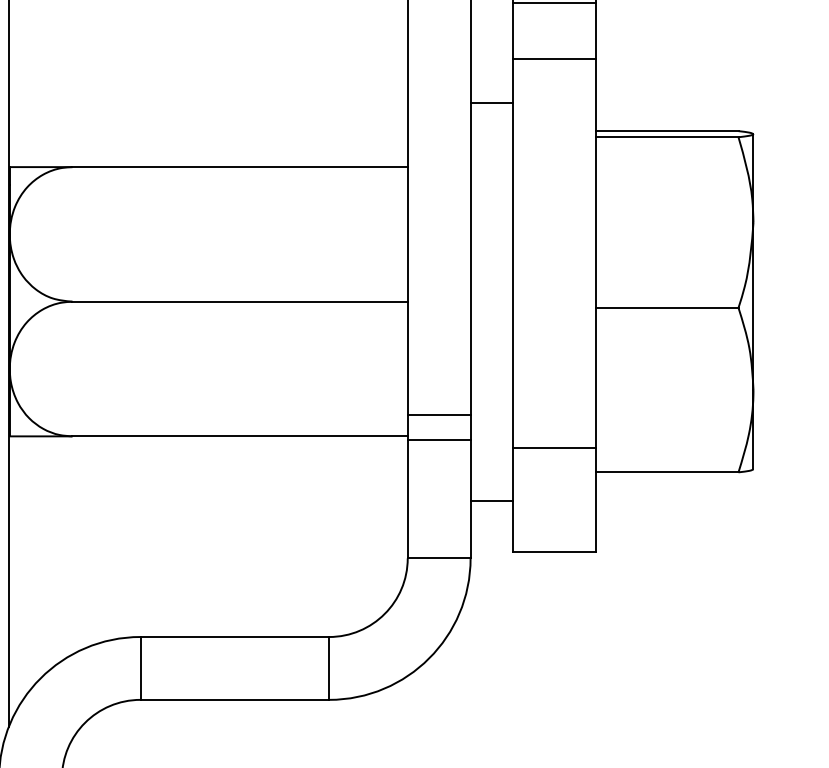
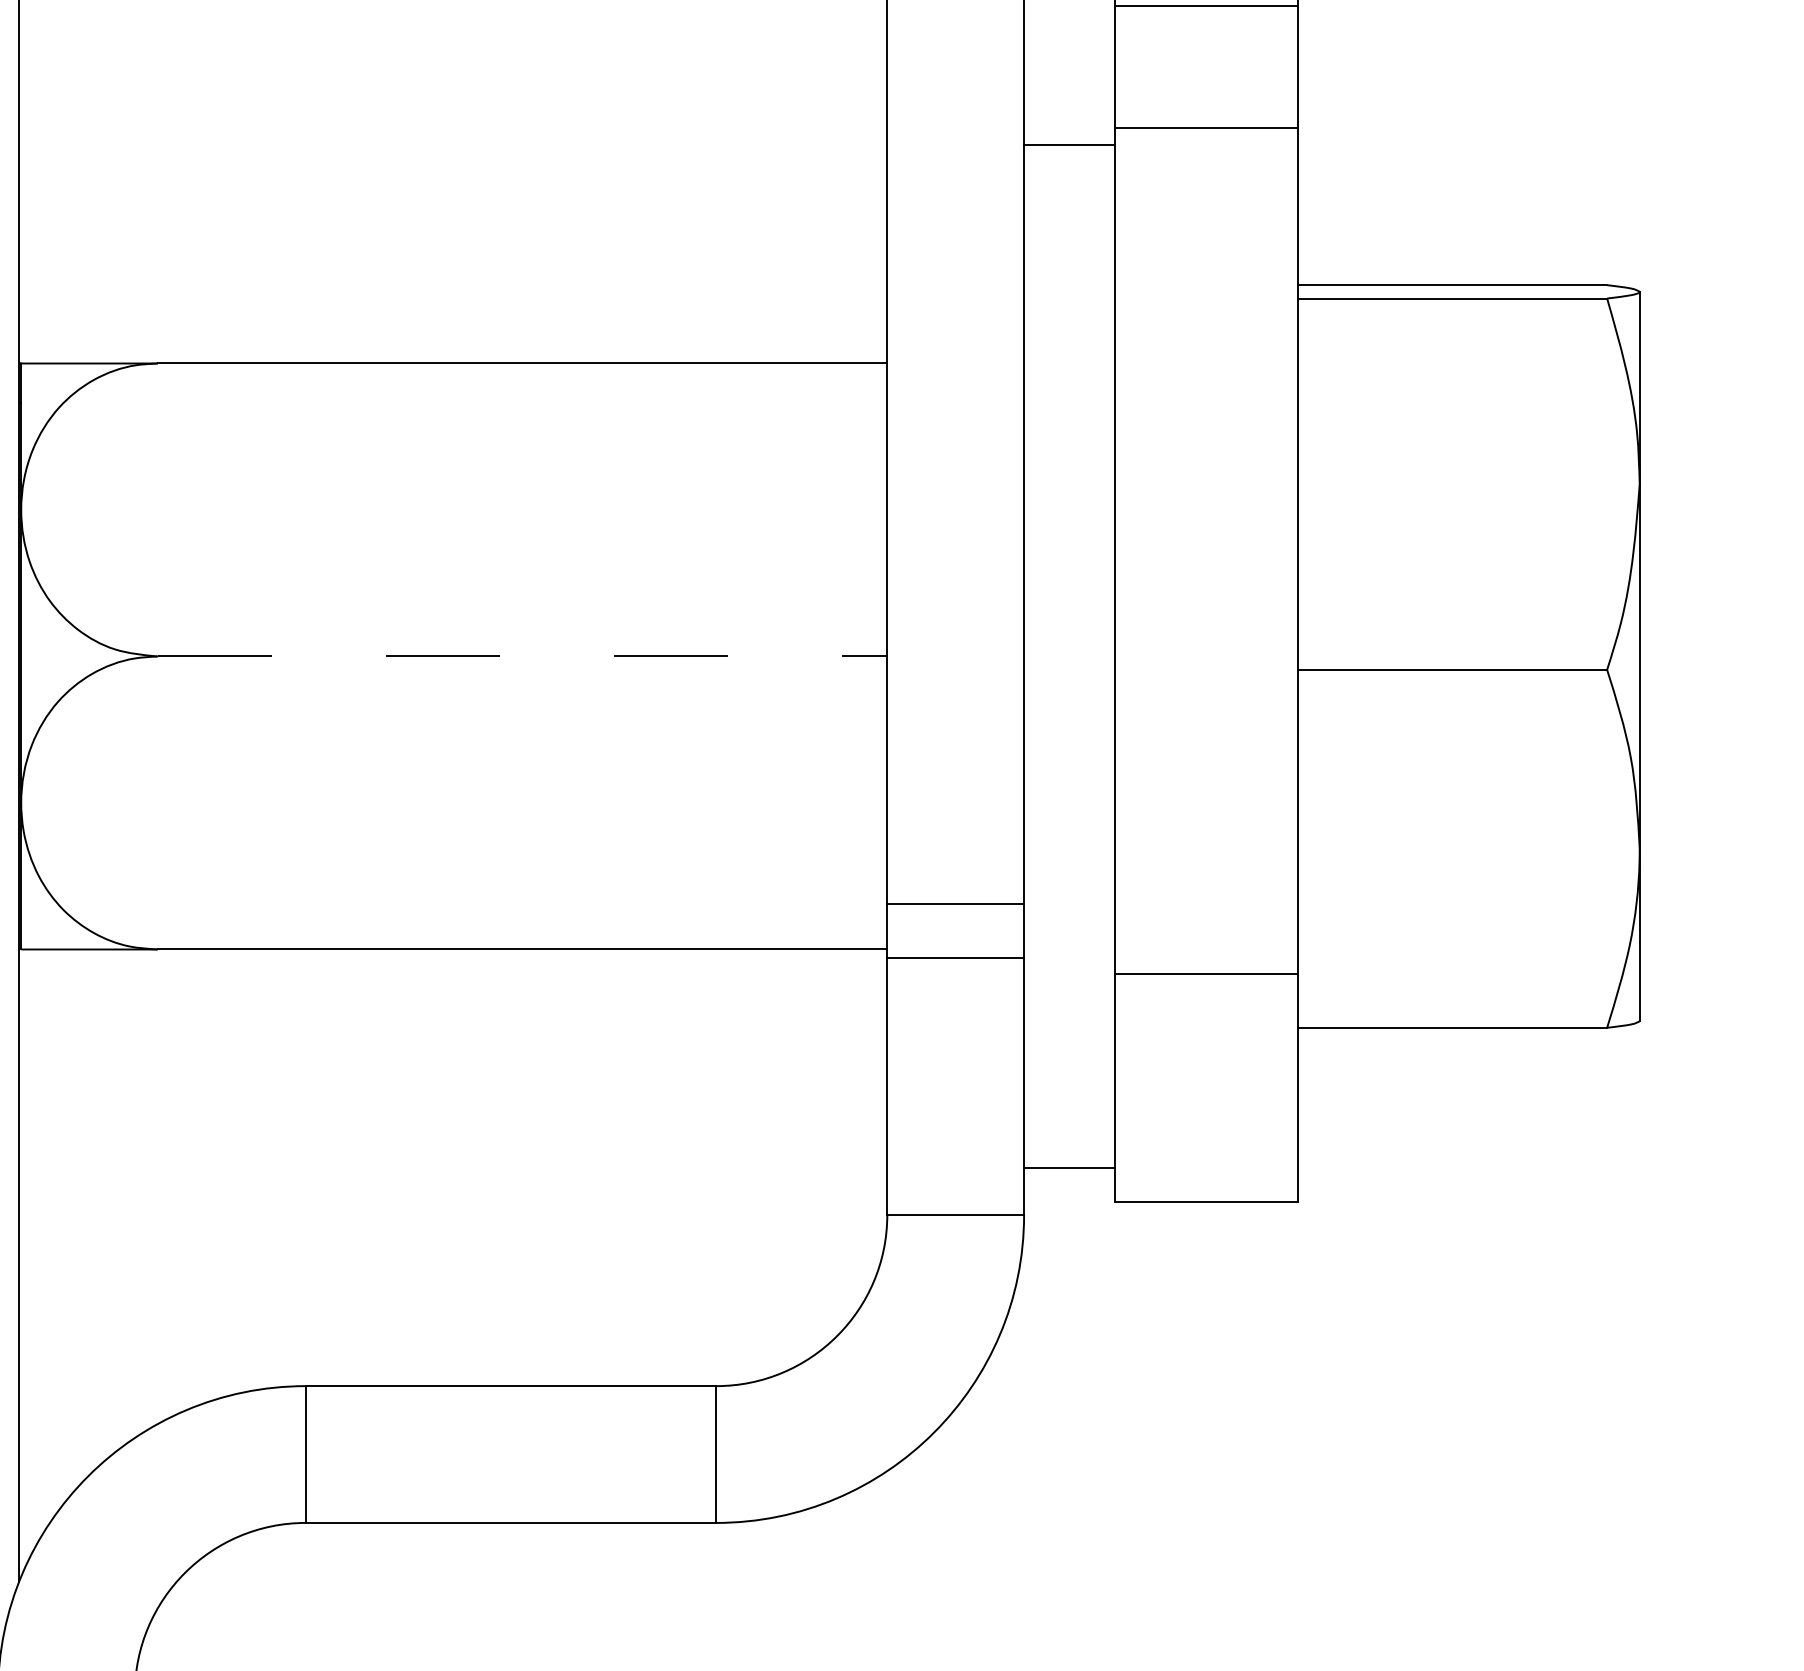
line: (491, 102) -> (1069, 144), moved
line: (240, 301) -> (523, 655), solid -> dashed
line: (491, 500) -> (1069, 1167), moved

